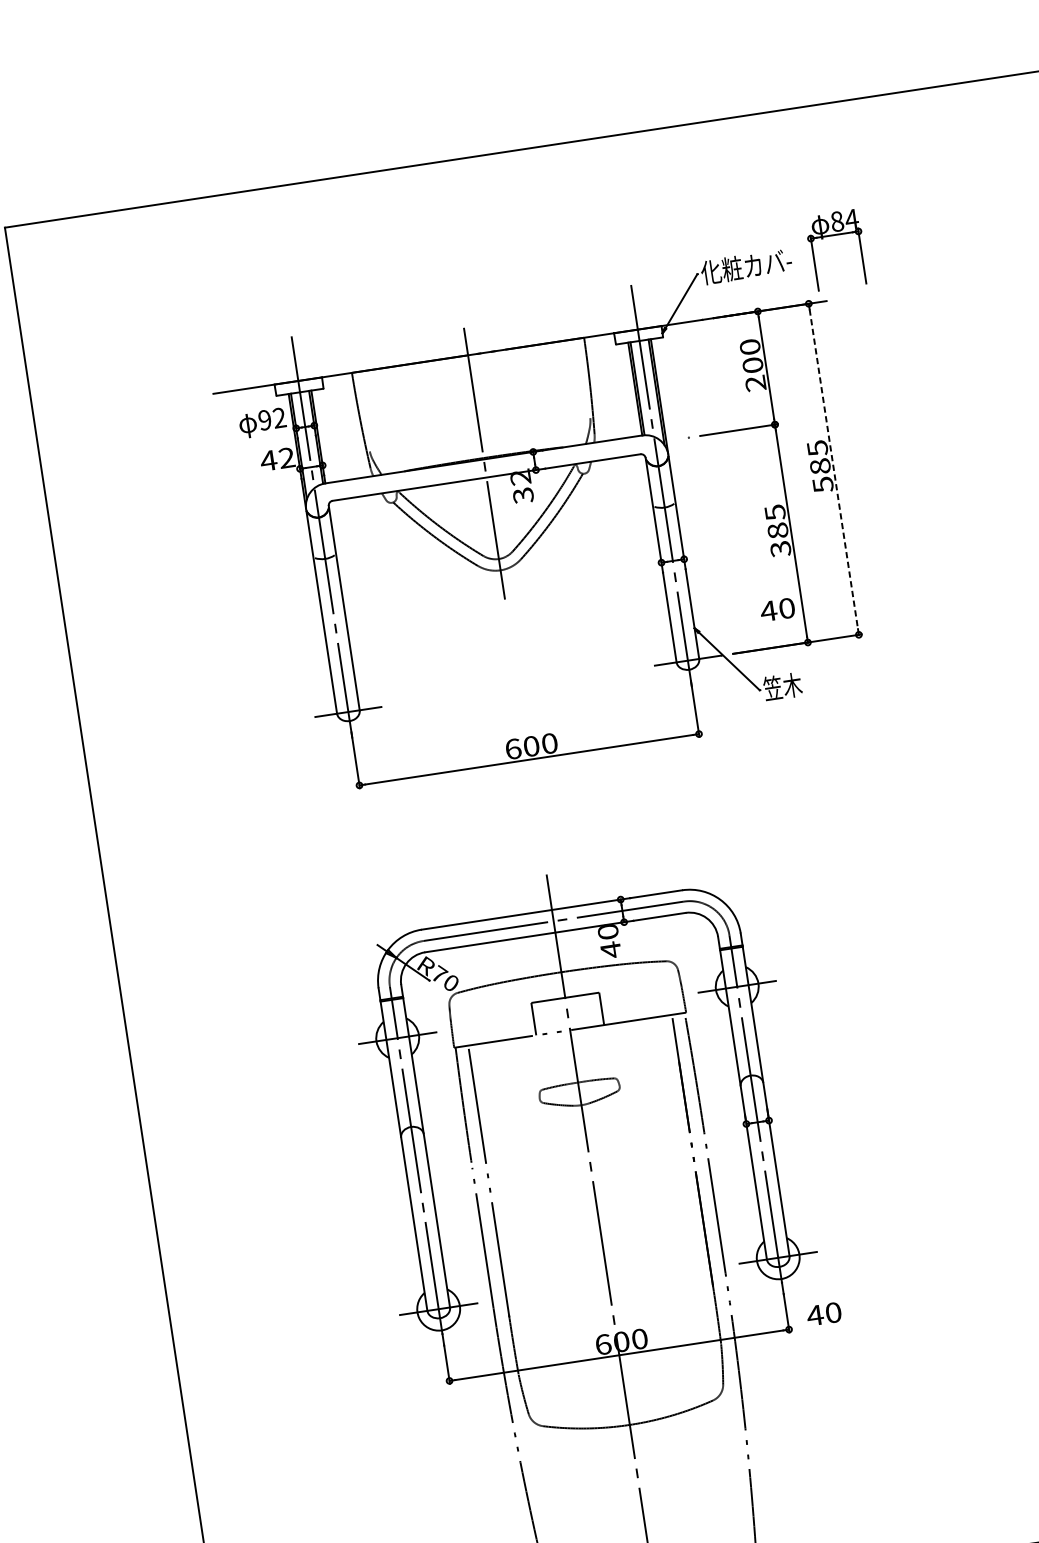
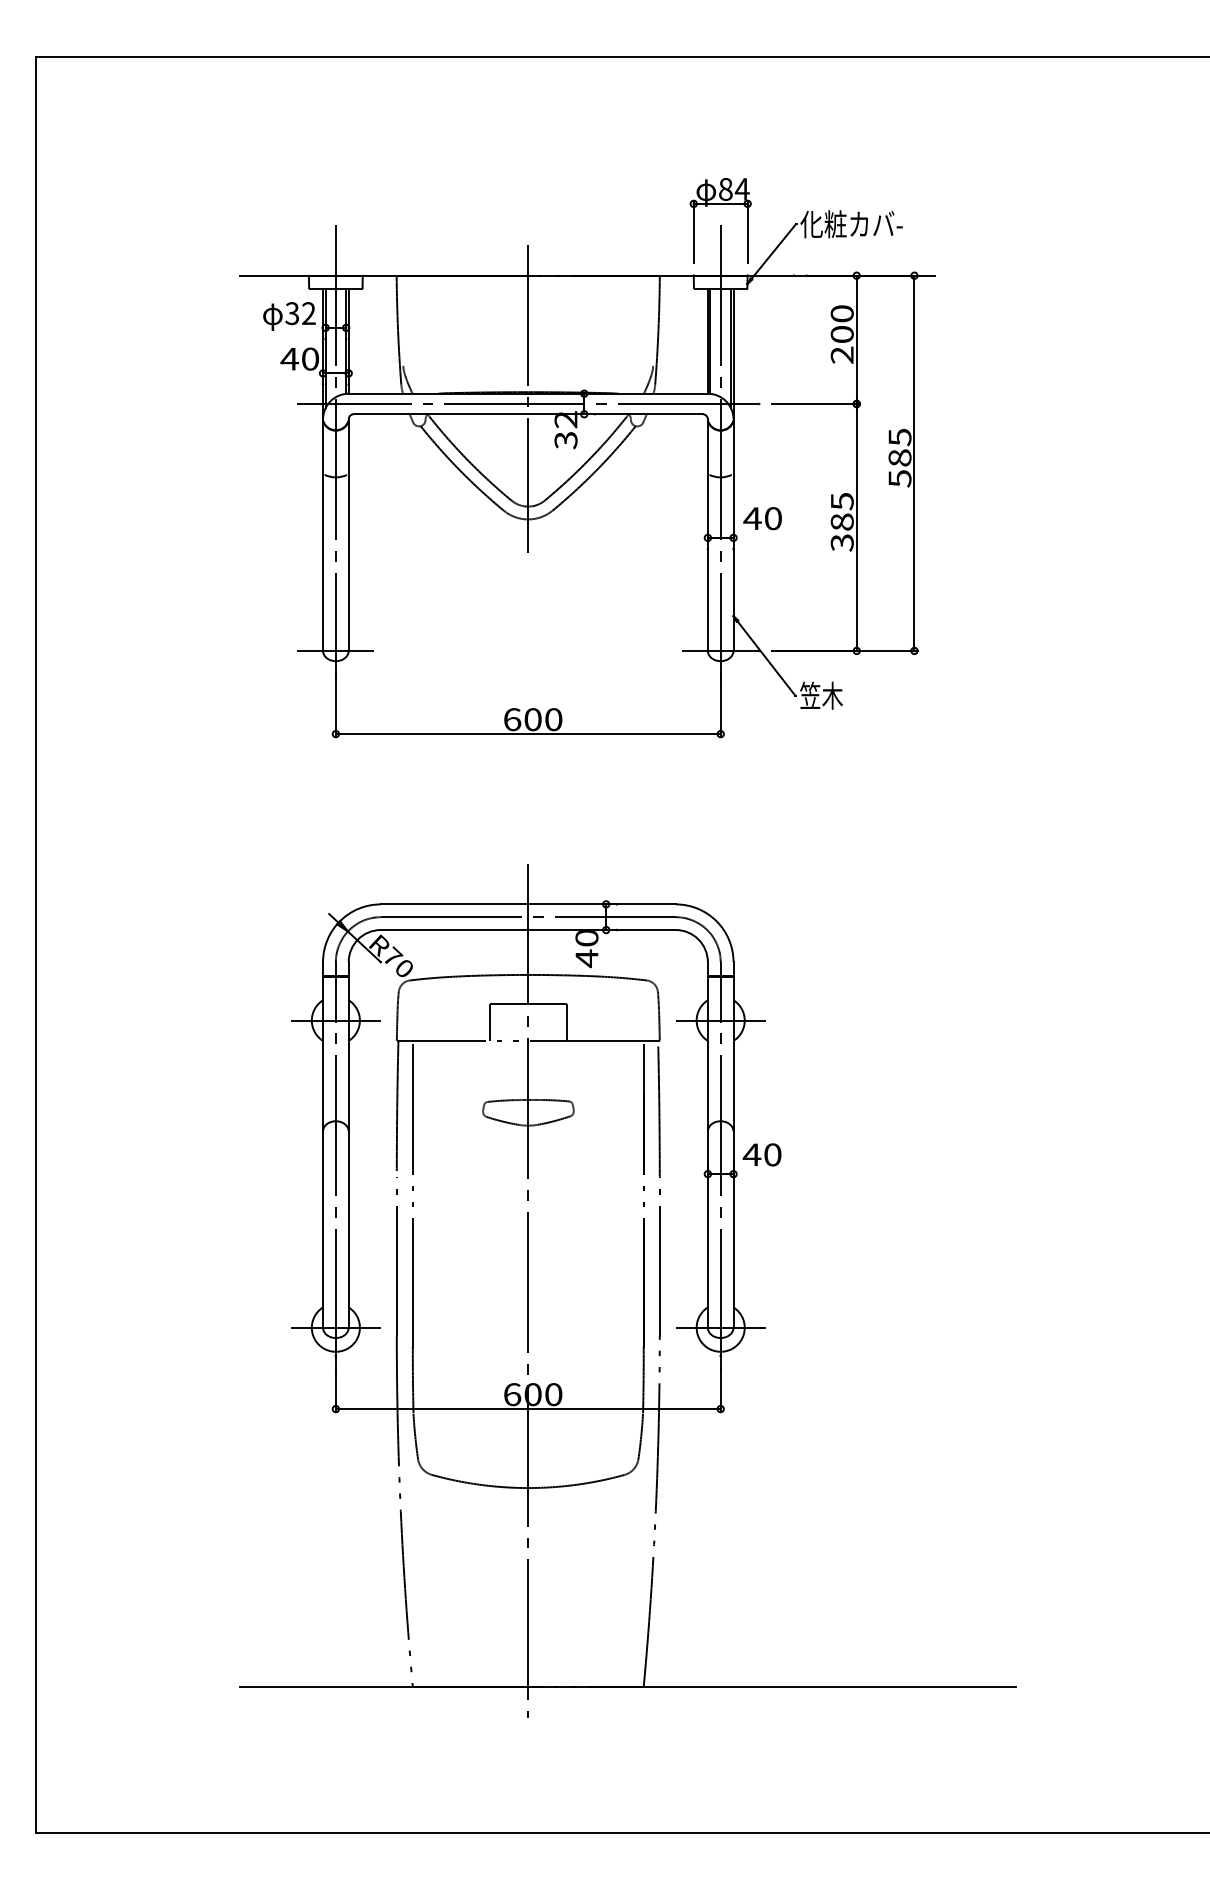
part: (834, 235) -> (720, 204), moved
text: (265, 420) -> (292, 313), 92 -> 32
text: (286, 457) -> (309, 358), 42 -> 40
line: (485, 468) -> (528, 403), added
line: (833, 469) -> (914, 463), dashed -> solid
text: (777, 609) -> (762, 518), moved
text: (823, 1313) -> (761, 1154), moved

